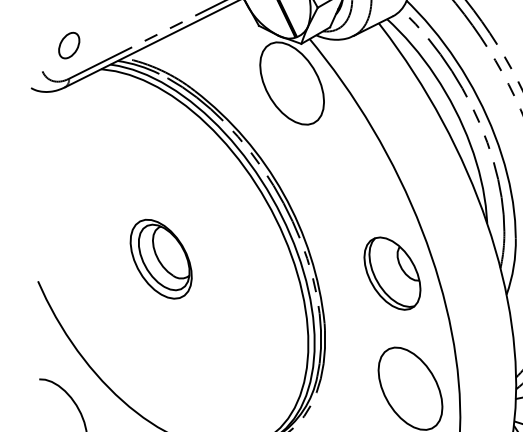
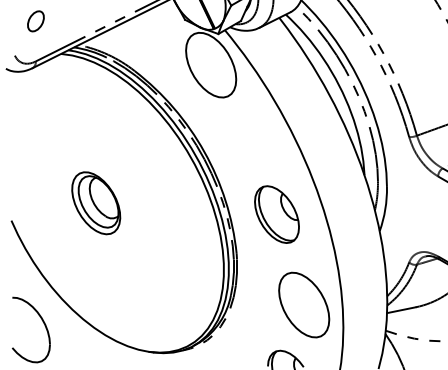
part: (68, 45) -> (35, 21), moved
part: (161, 259) -> (96, 203), moved
part: (391, 273) -> (276, 214), moved

